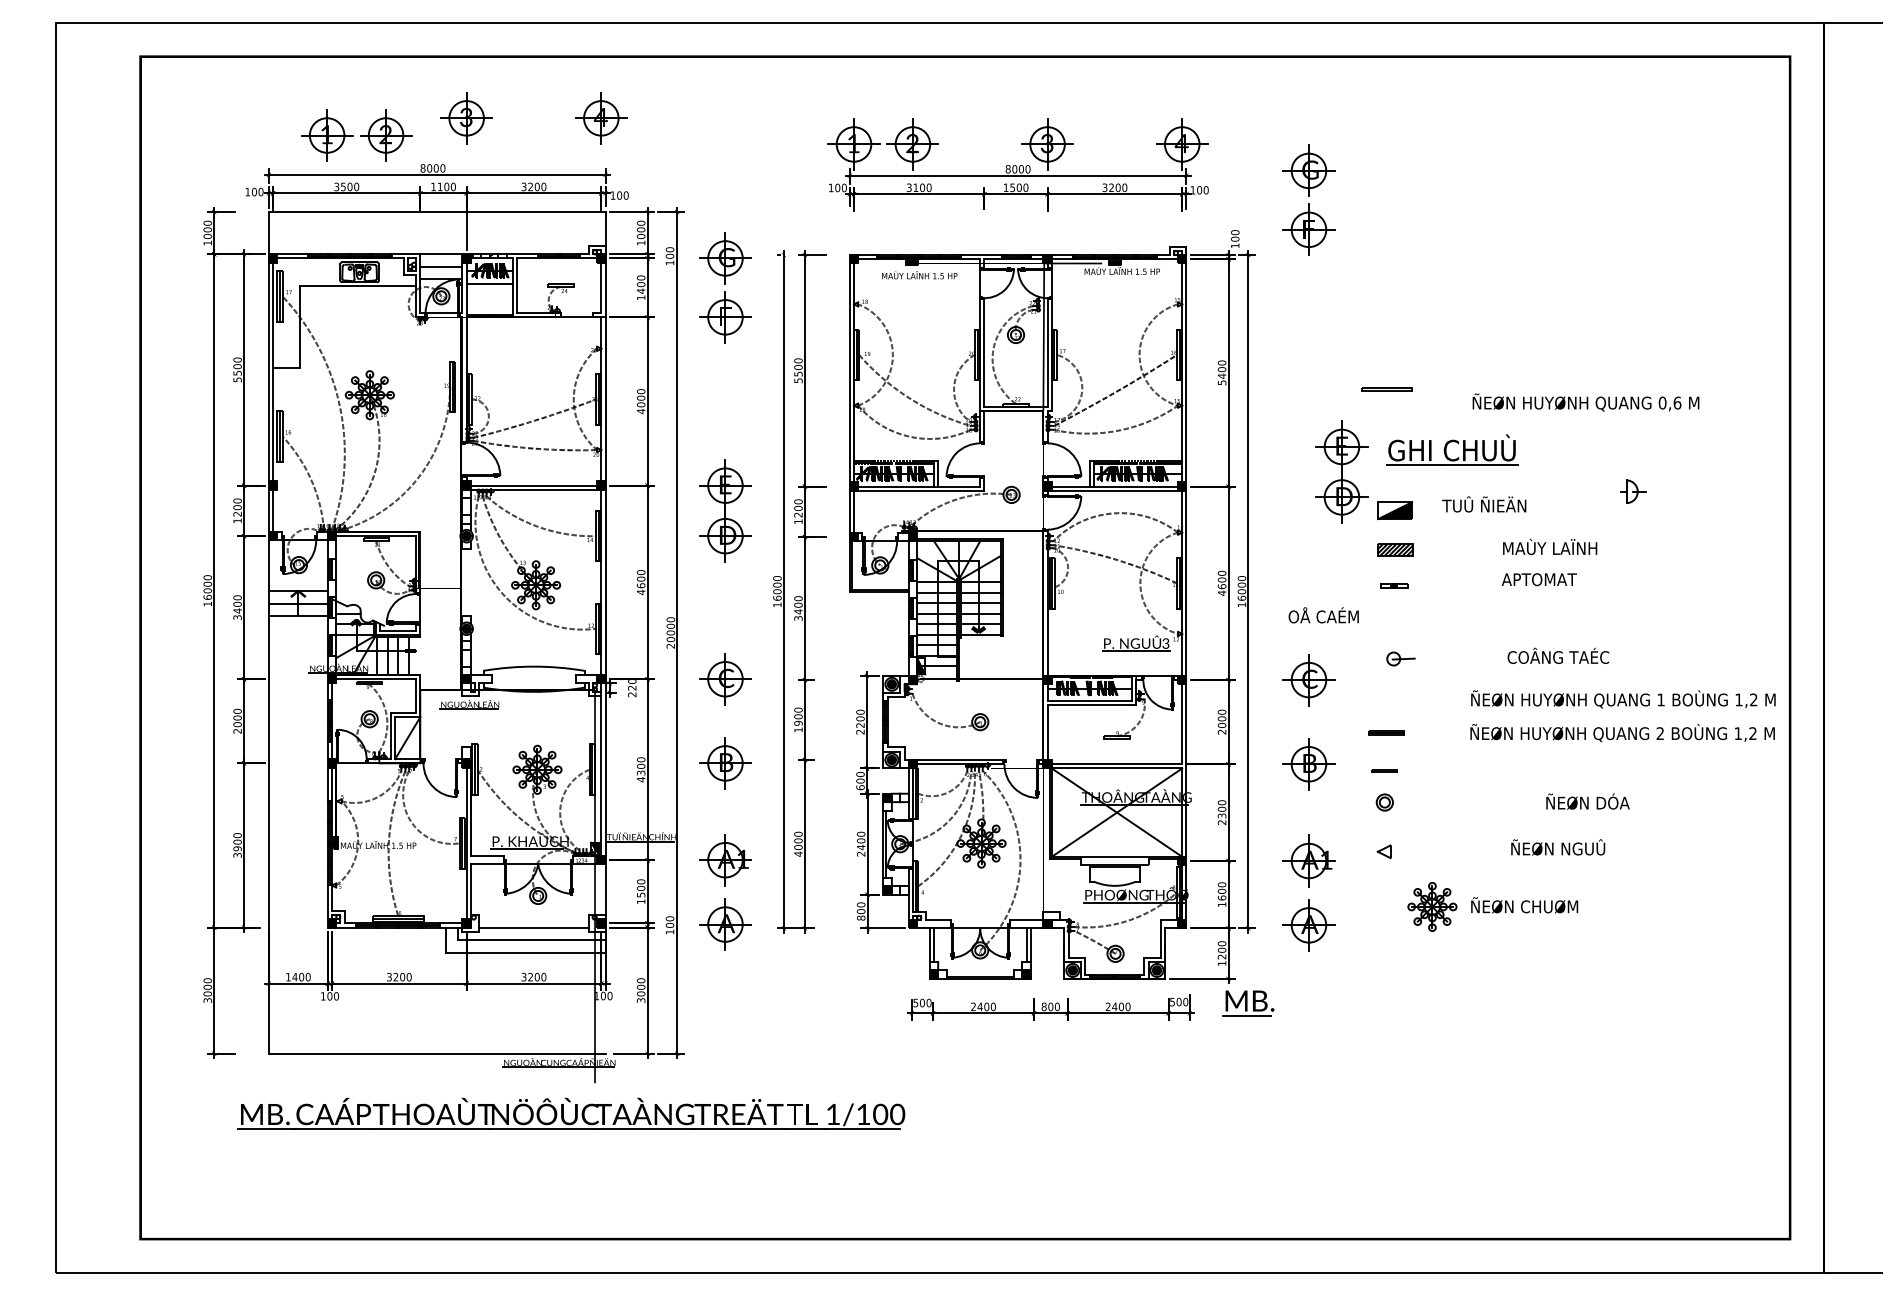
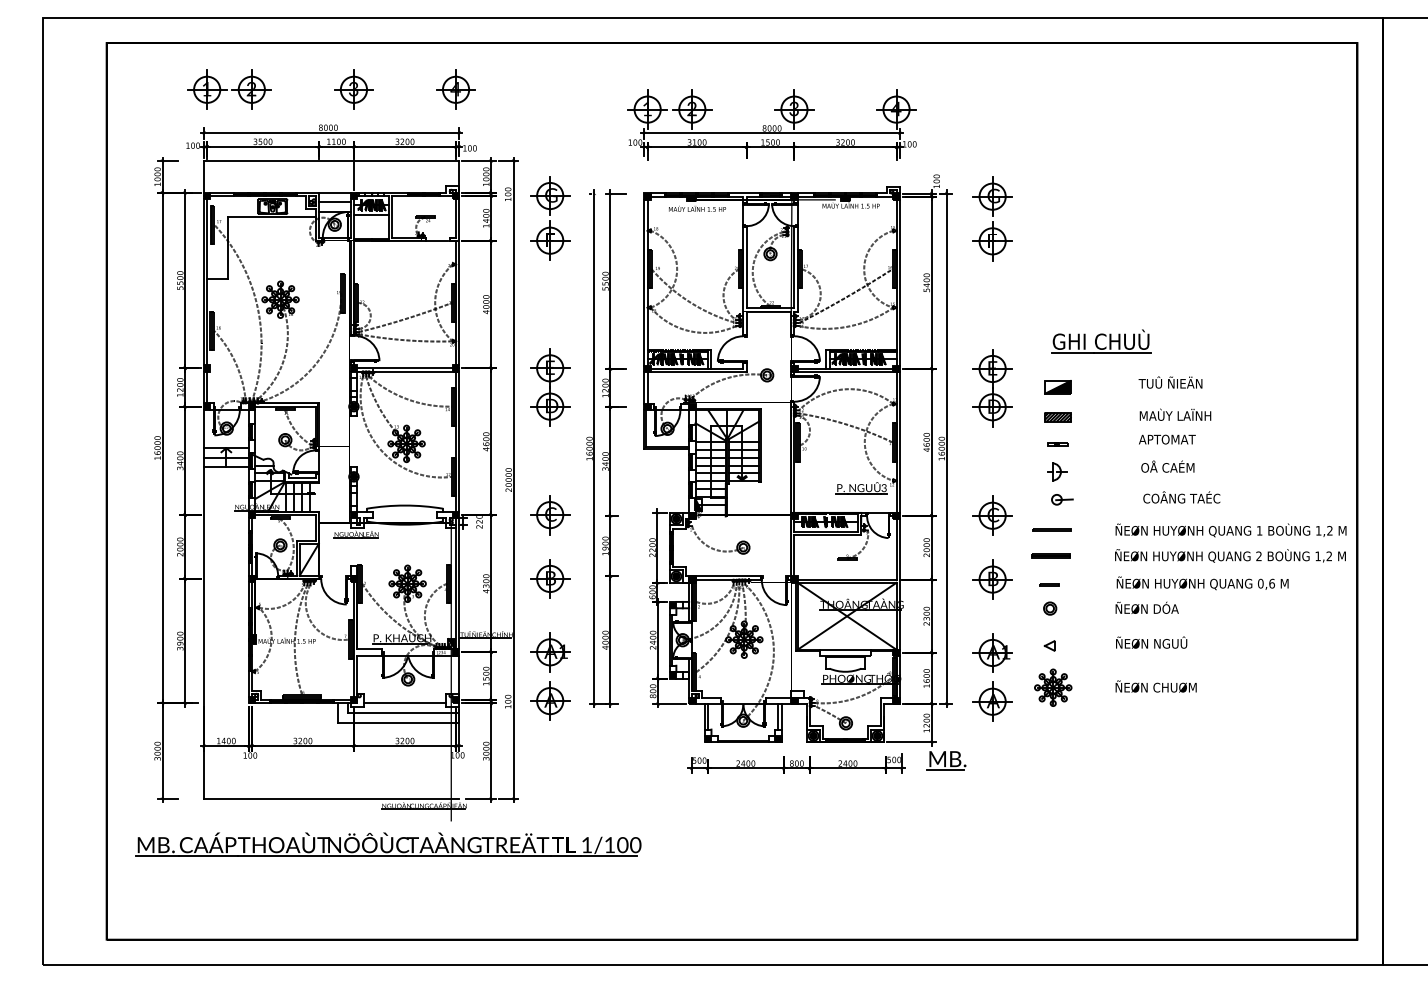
part: (356, 135) -> (229, 89), moved
part: (1308, 199) -> (992, 218), moved
line: (1386, 389) -> (1051, 529), moved
text: (1585, 402) -> (1202, 583), moved
part: (1341, 472) -> (992, 388), moved
part: (1633, 491) -> (1057, 471), moved
text: (1484, 504) -> (1170, 382), moved
text: (1323, 615) -> (1167, 466), moved
part: (1385, 732) -> (1050, 555), size x1.43
text: (1587, 801) -> (1146, 607), moved
text: (1558, 847) -> (1151, 642), moved
part: (1432, 906) -> (1053, 687), moved
part: (571, 1113) -> (388, 844), moved

